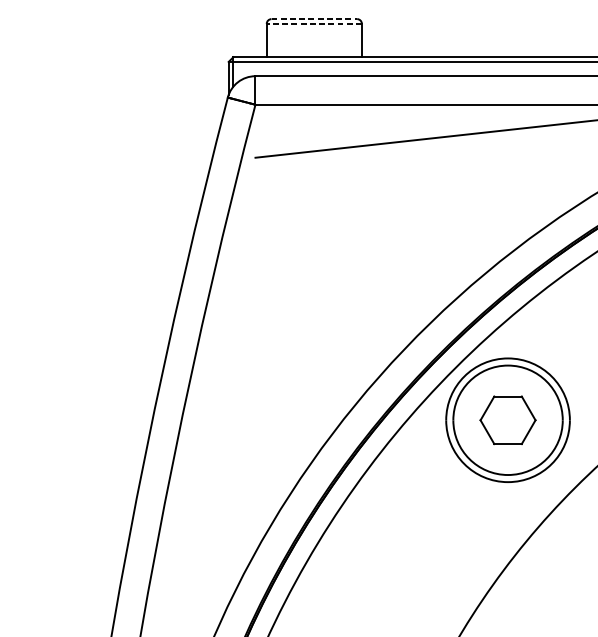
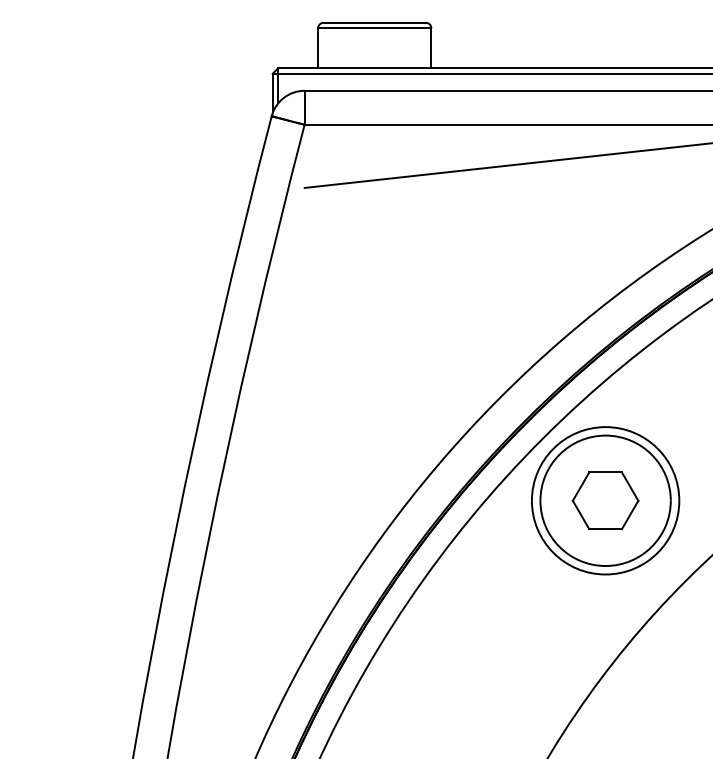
line: (314, 18) -> (375, 22), dashed -> solid
line: (314, 23) -> (374, 28), dashed -> solid

